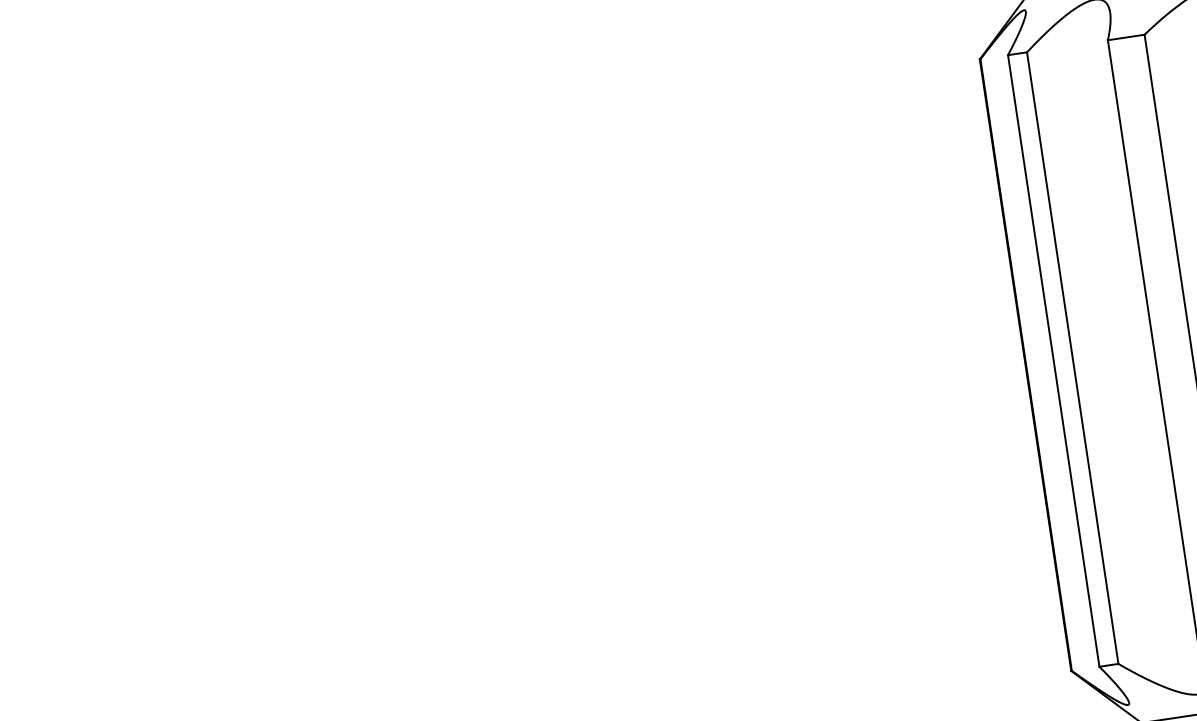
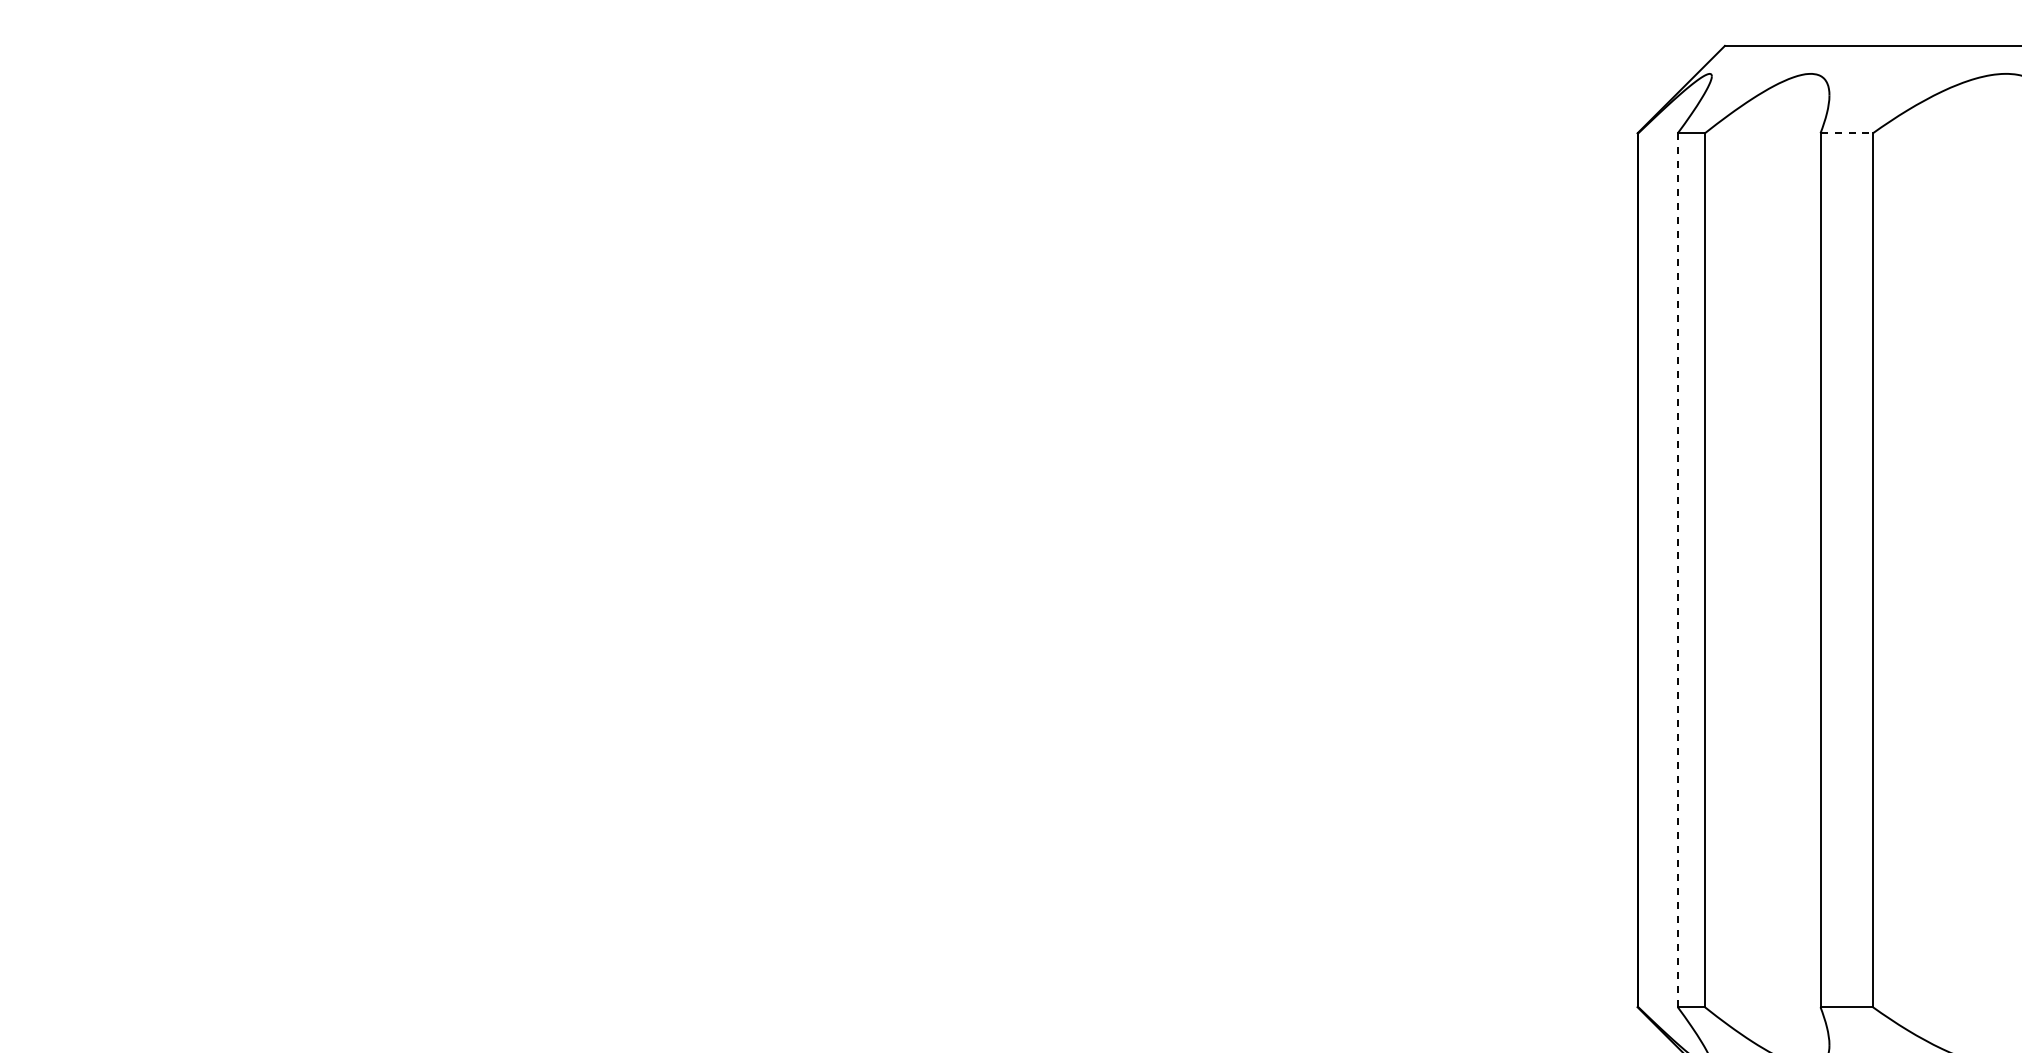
line: (1126, 37) -> (1847, 133), solid -> dashed
line: (1053, 361) -> (1677, 570), solid -> dashed

